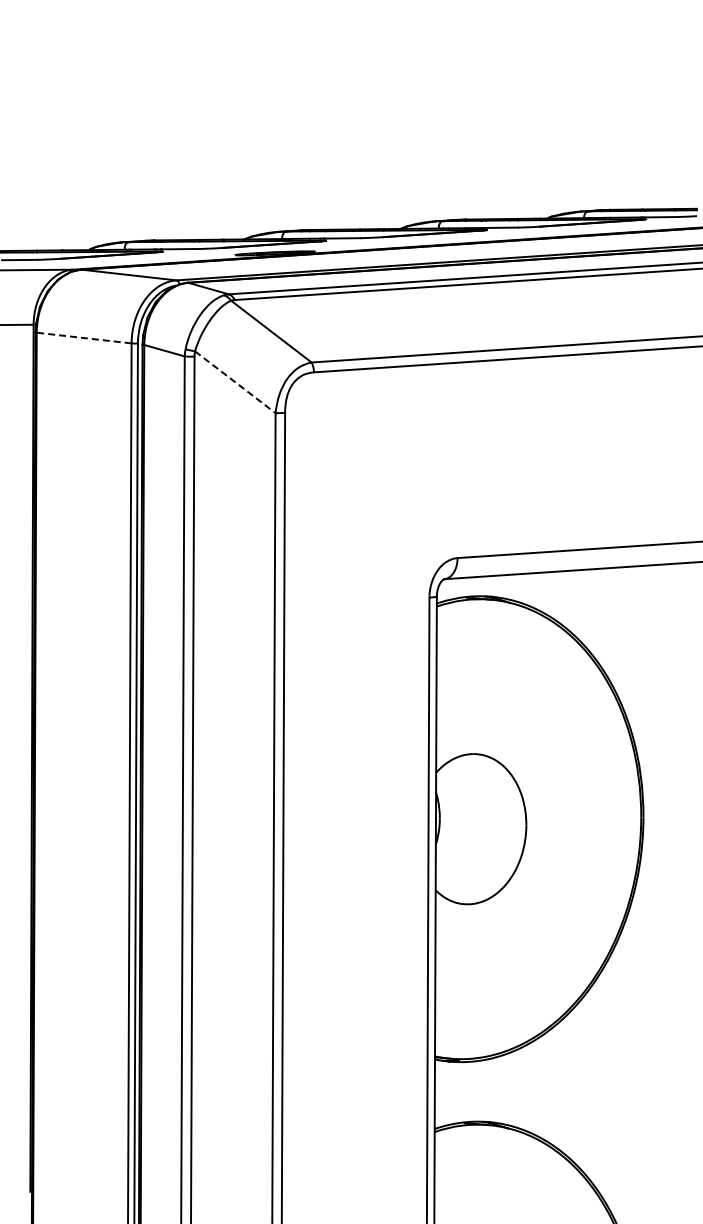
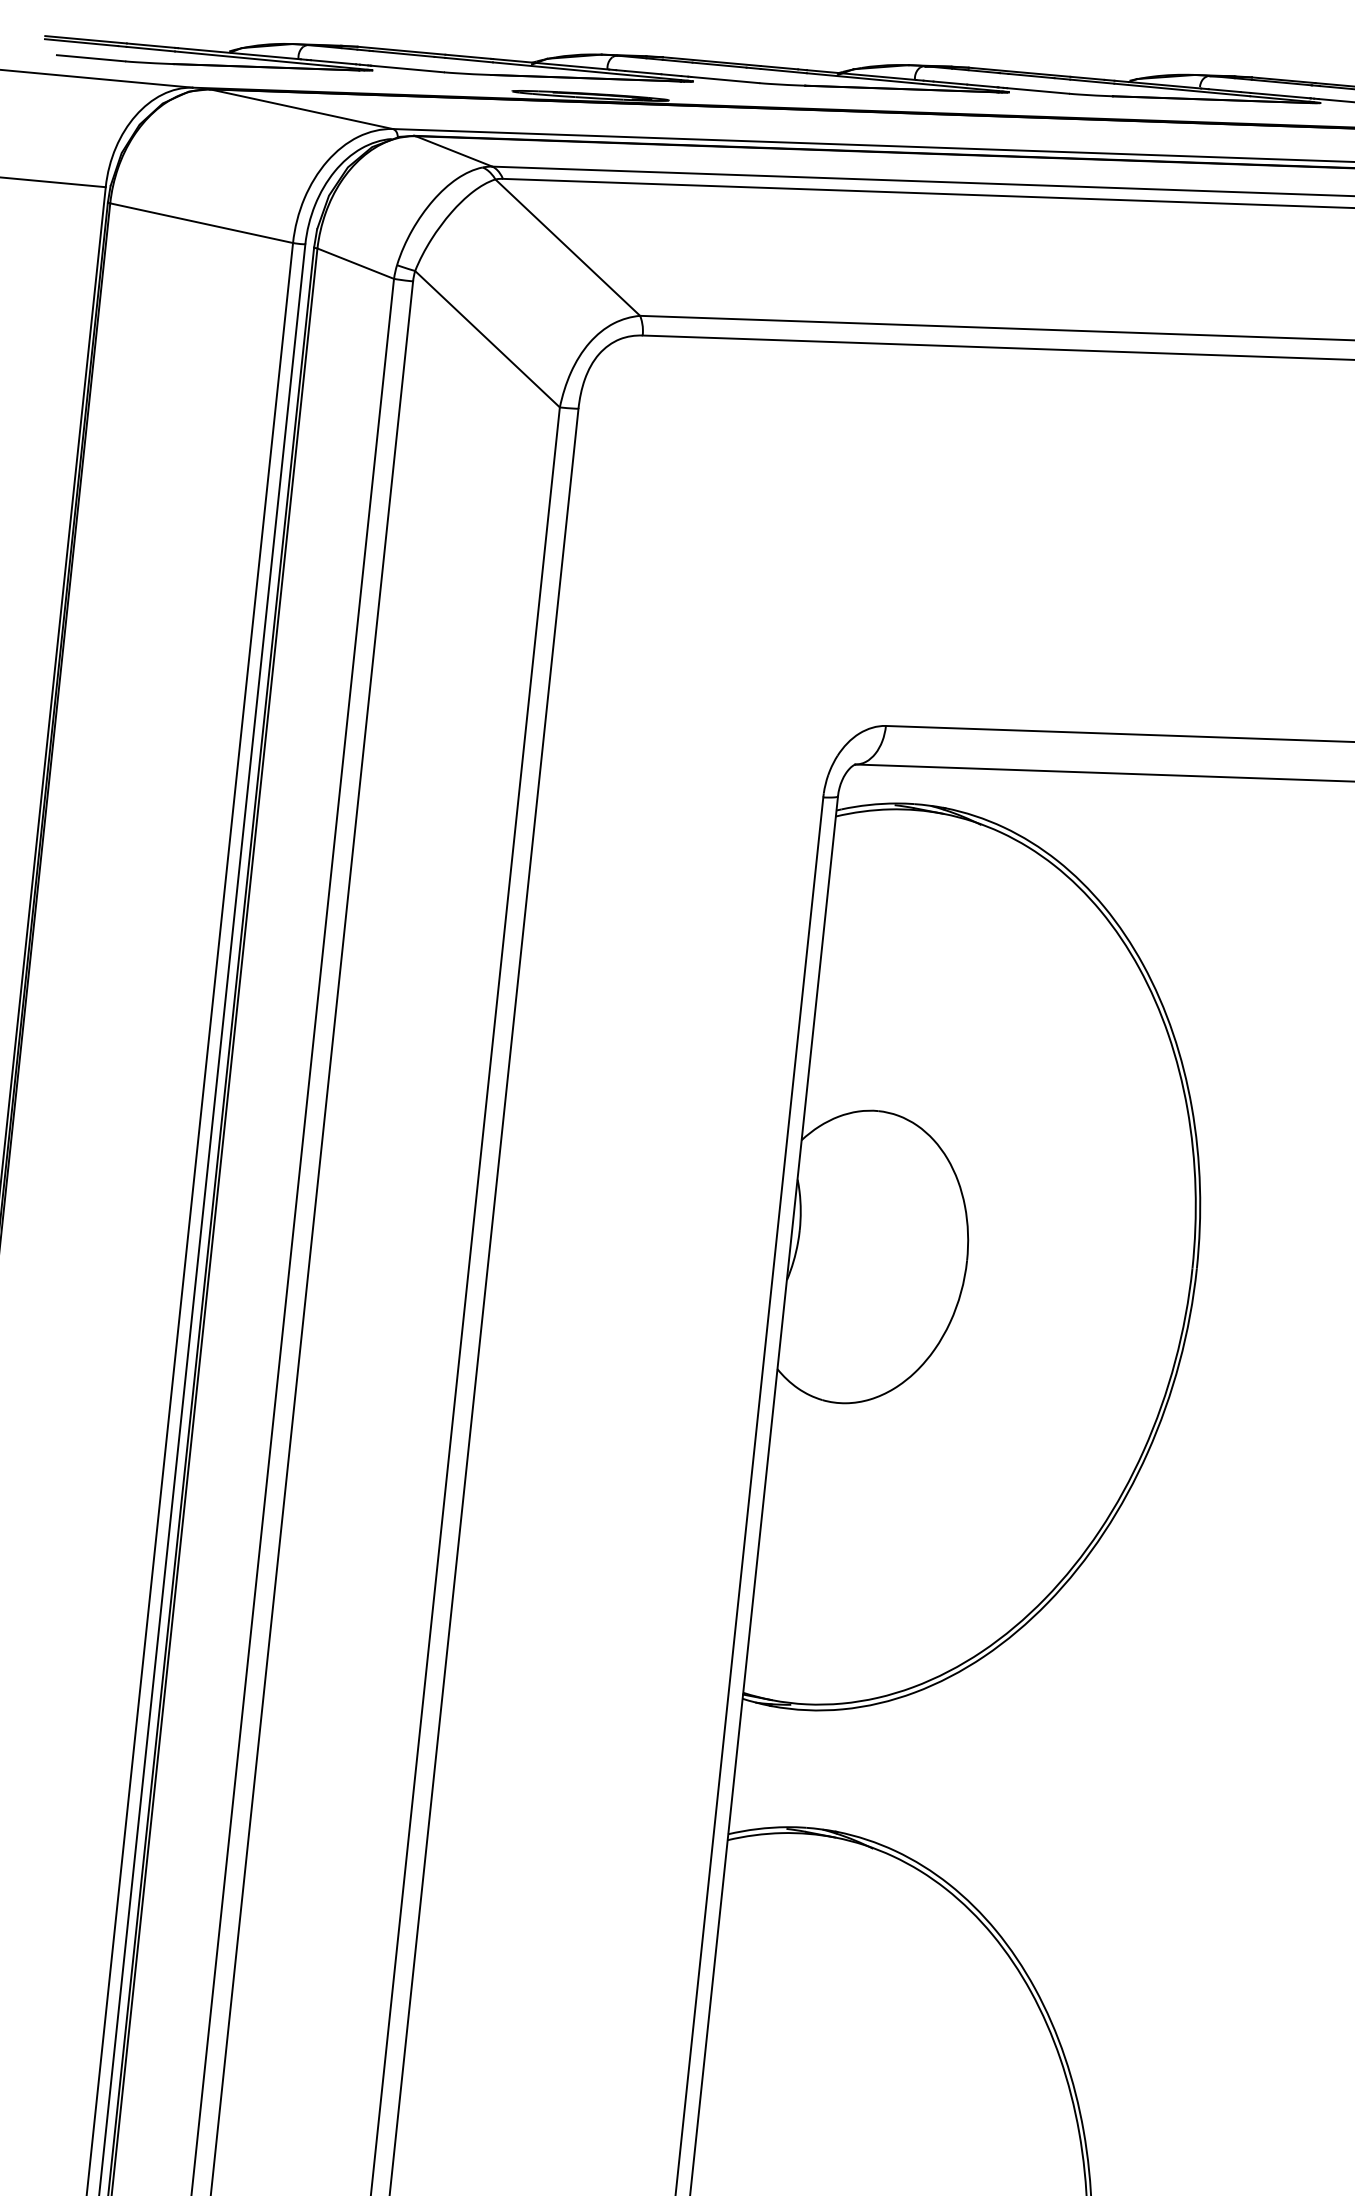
line: (84, 338) -> (202, 224), dashed -> solid
line: (235, 382) -> (487, 339), dashed -> solid

